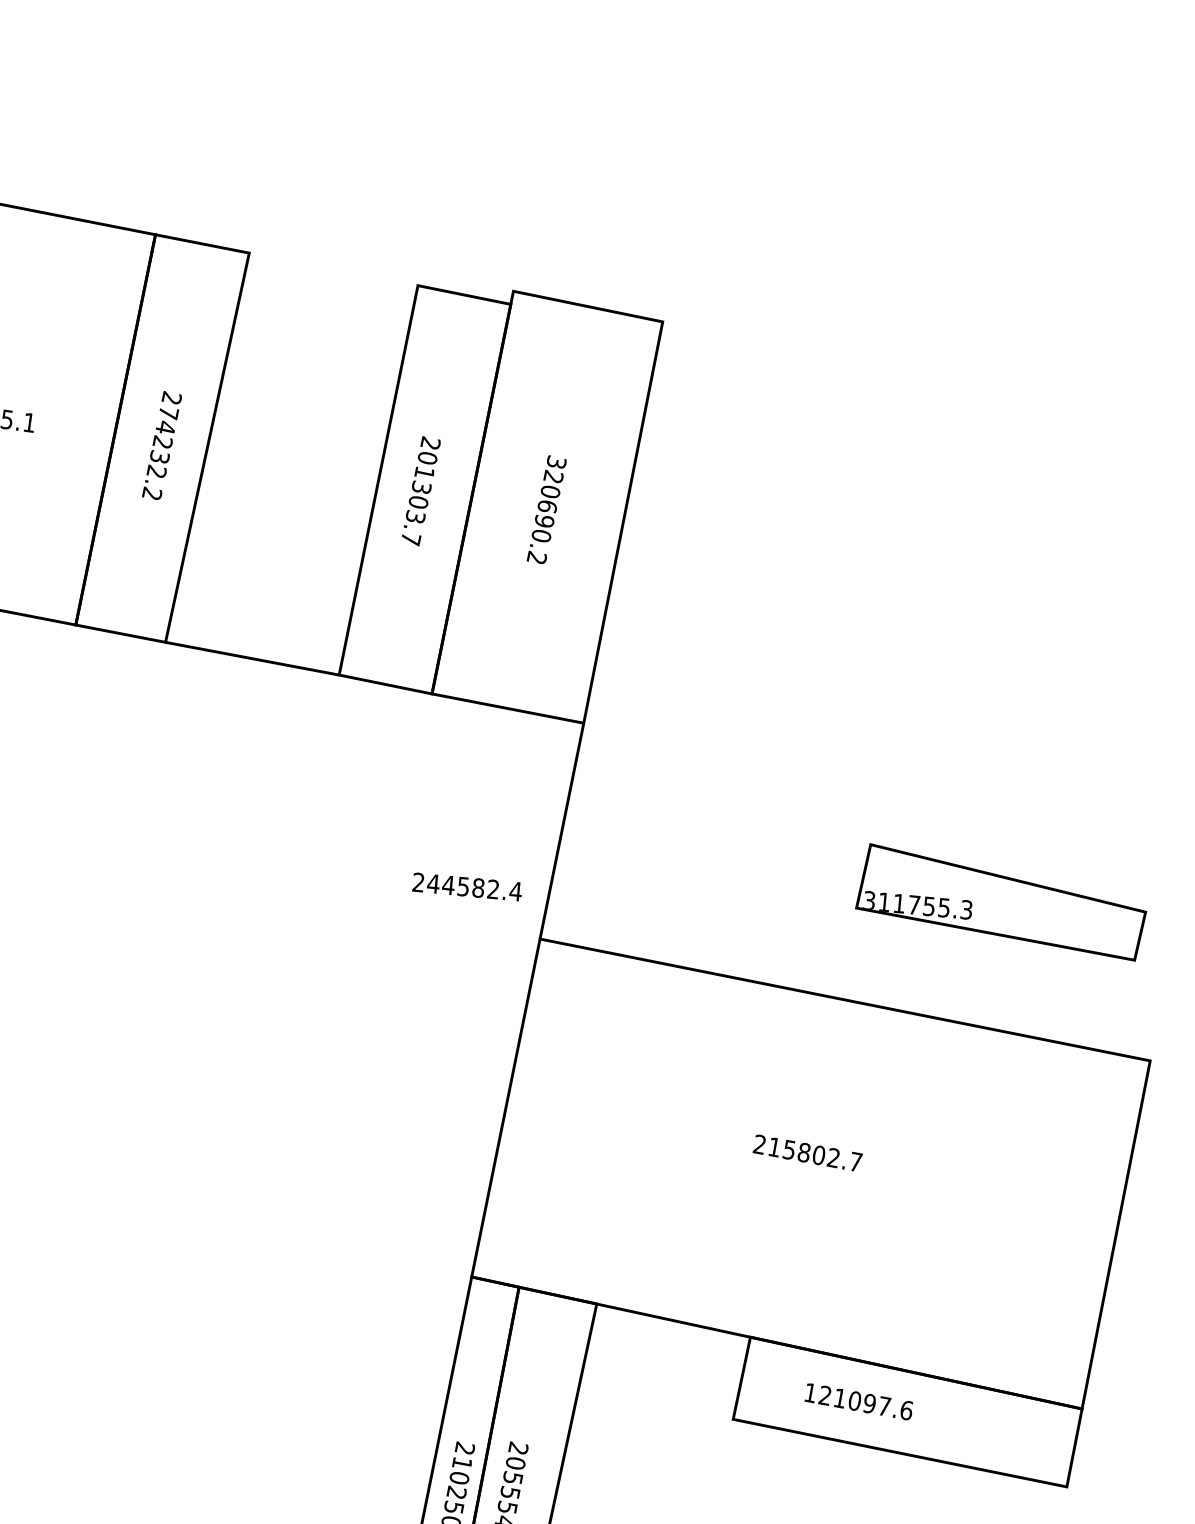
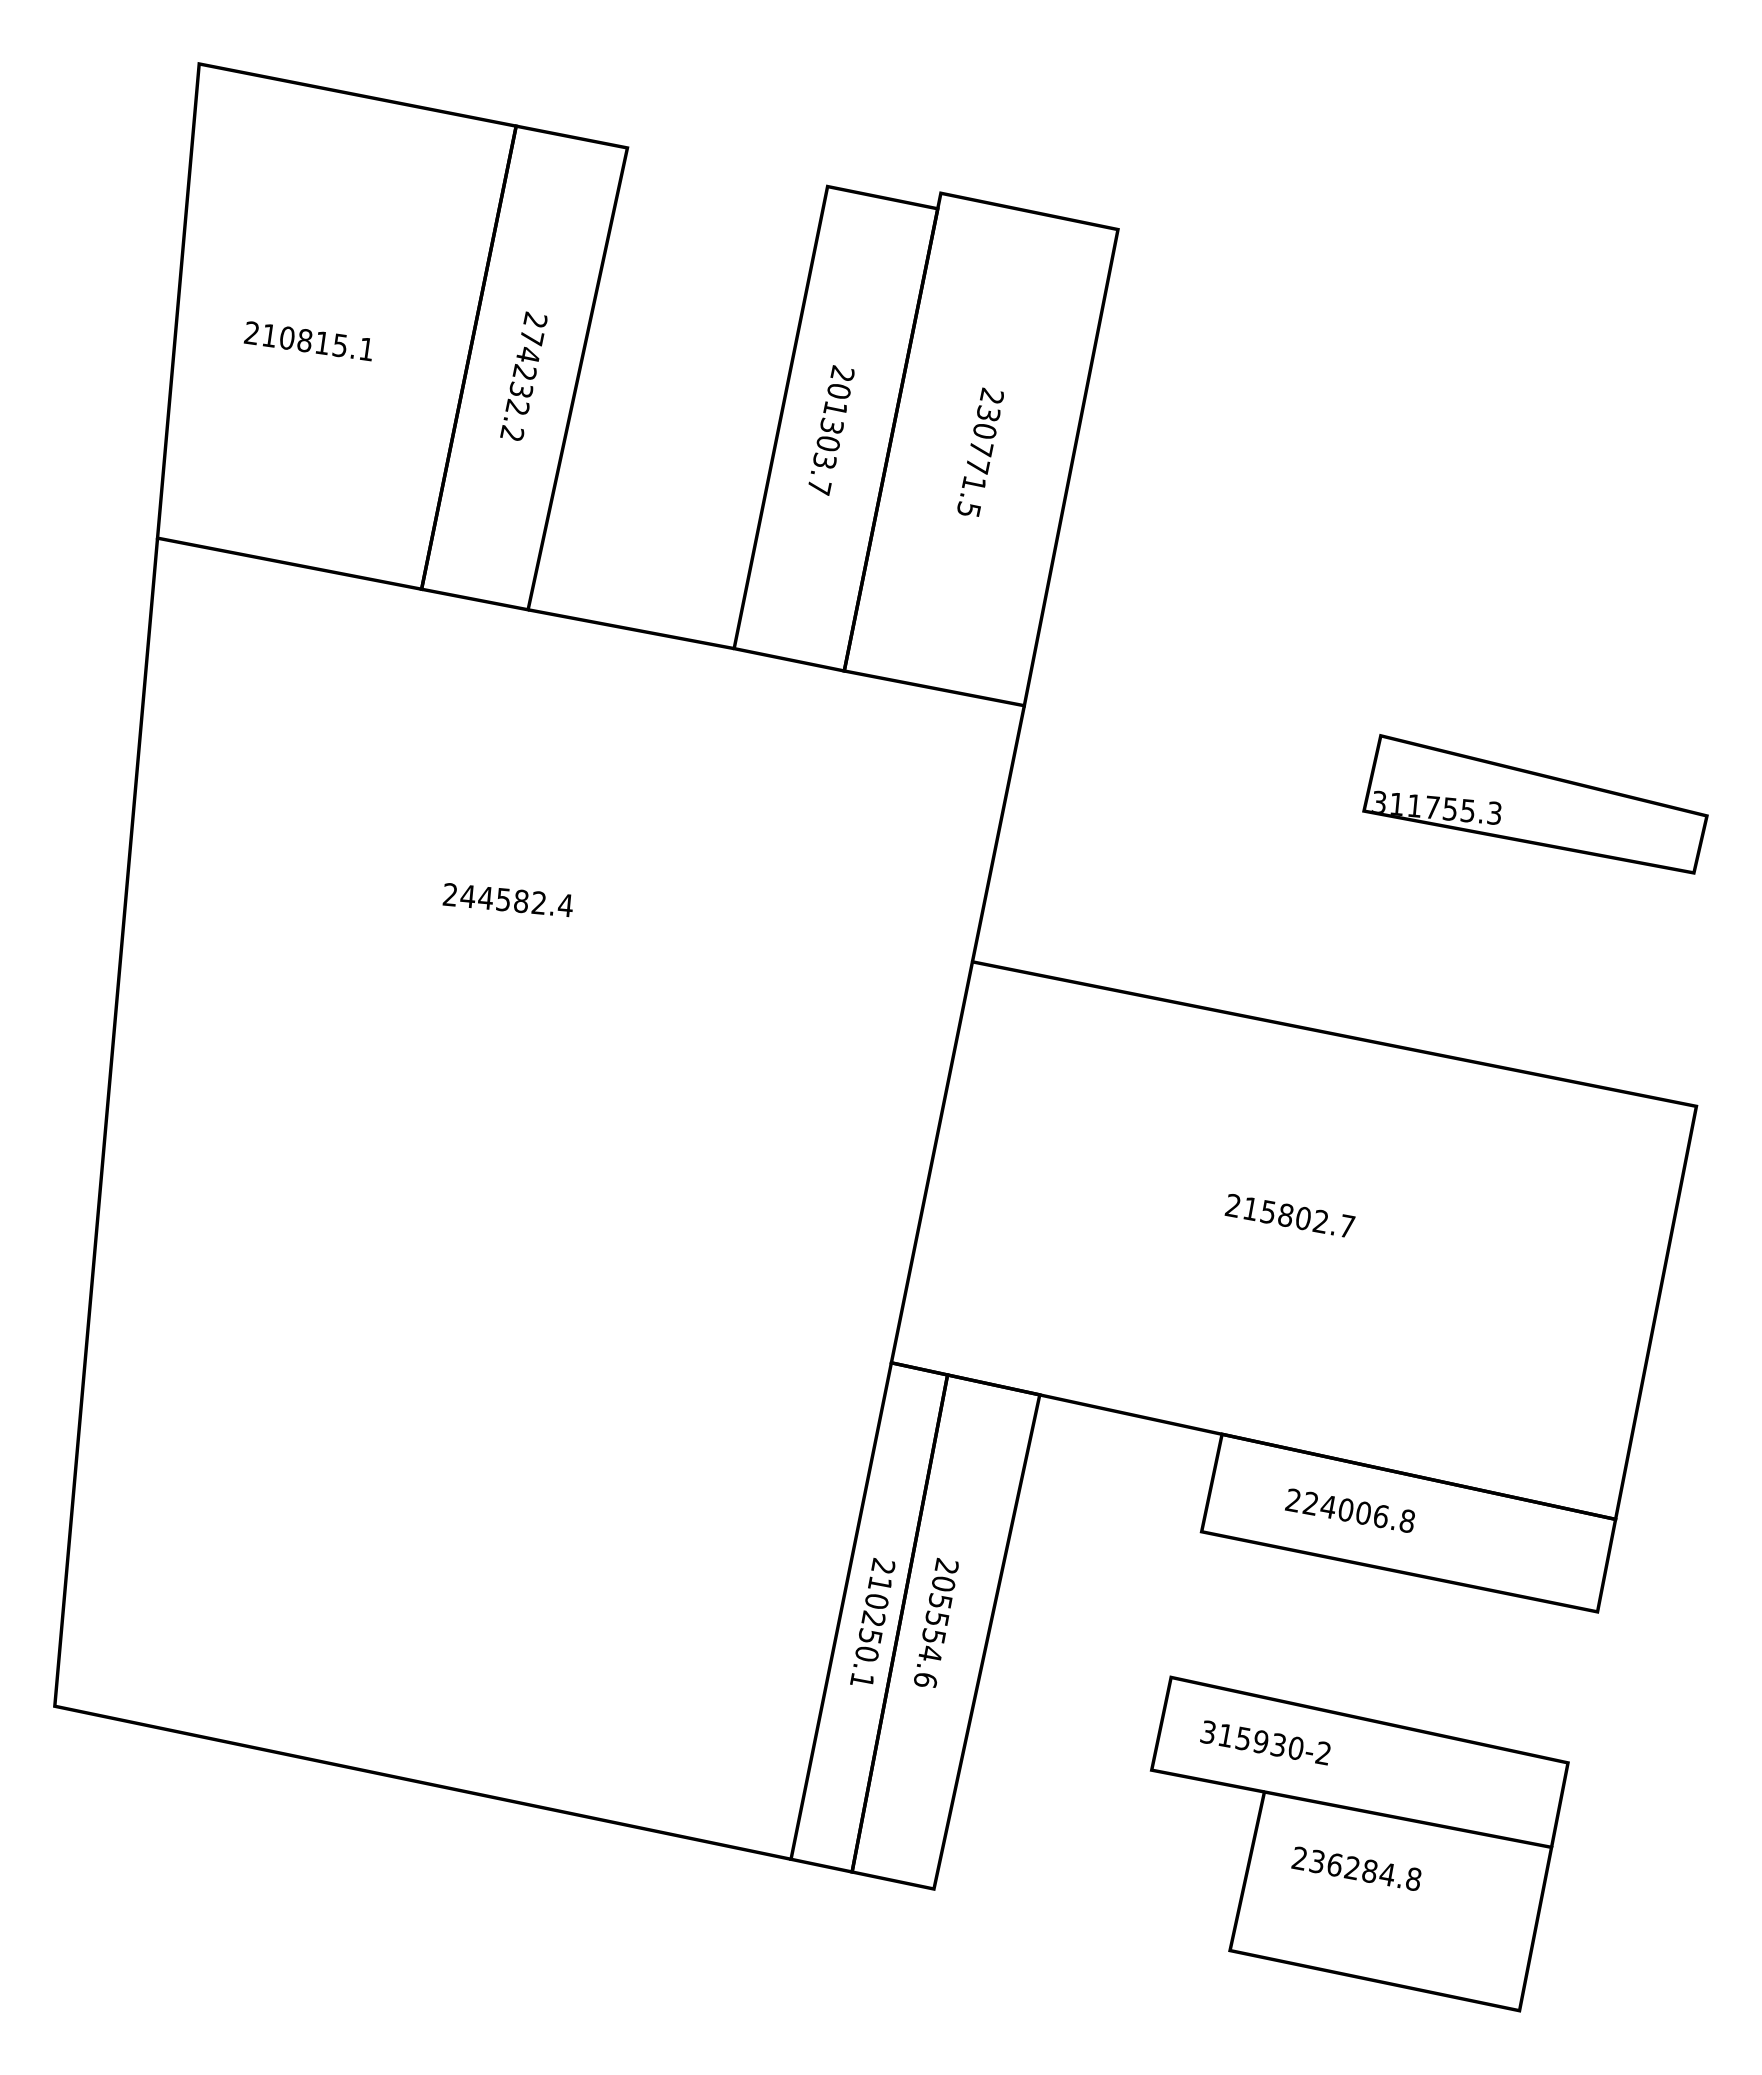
text: (545, 508) -> (979, 451), 320690.2 -> 230771.5
text: (466, 887) -> (507, 900), moved
text: (1001, 902) -> (1535, 804), moved
text: (857, 1401) -> (1349, 1510), 121097.6 -> 224006.8

